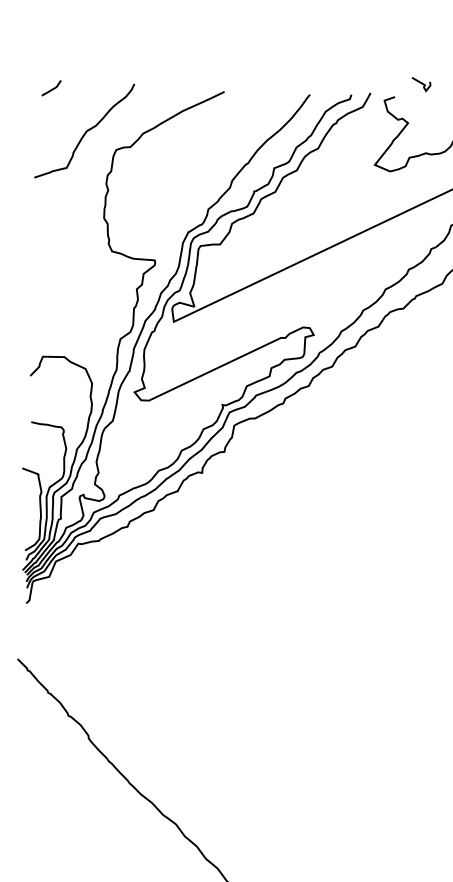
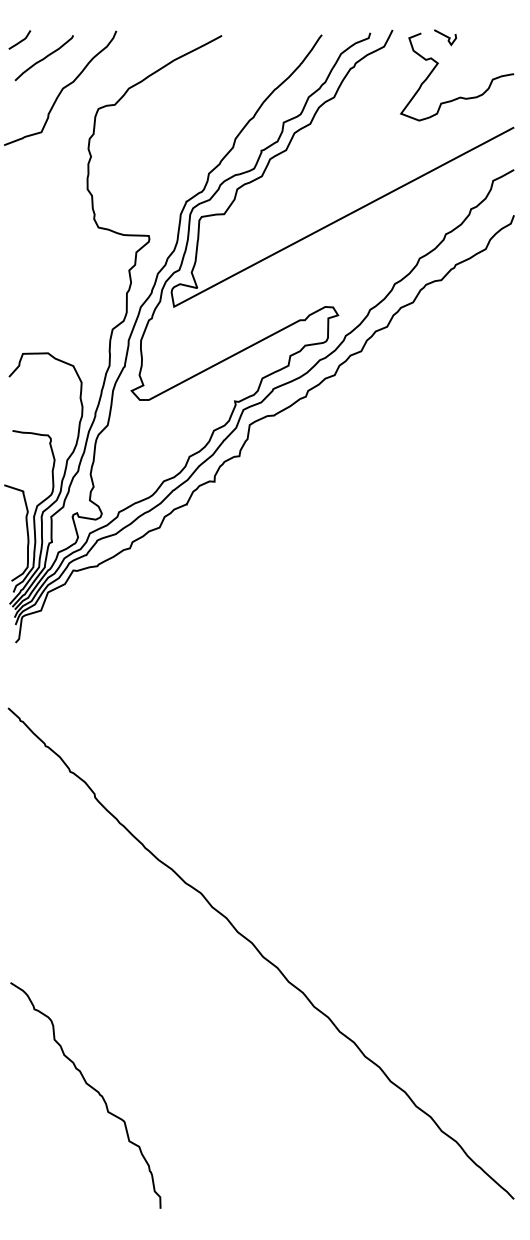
curve: (421, 83) -> (445, 36), moved
curve: (71, 104) -> (43, 58), added

